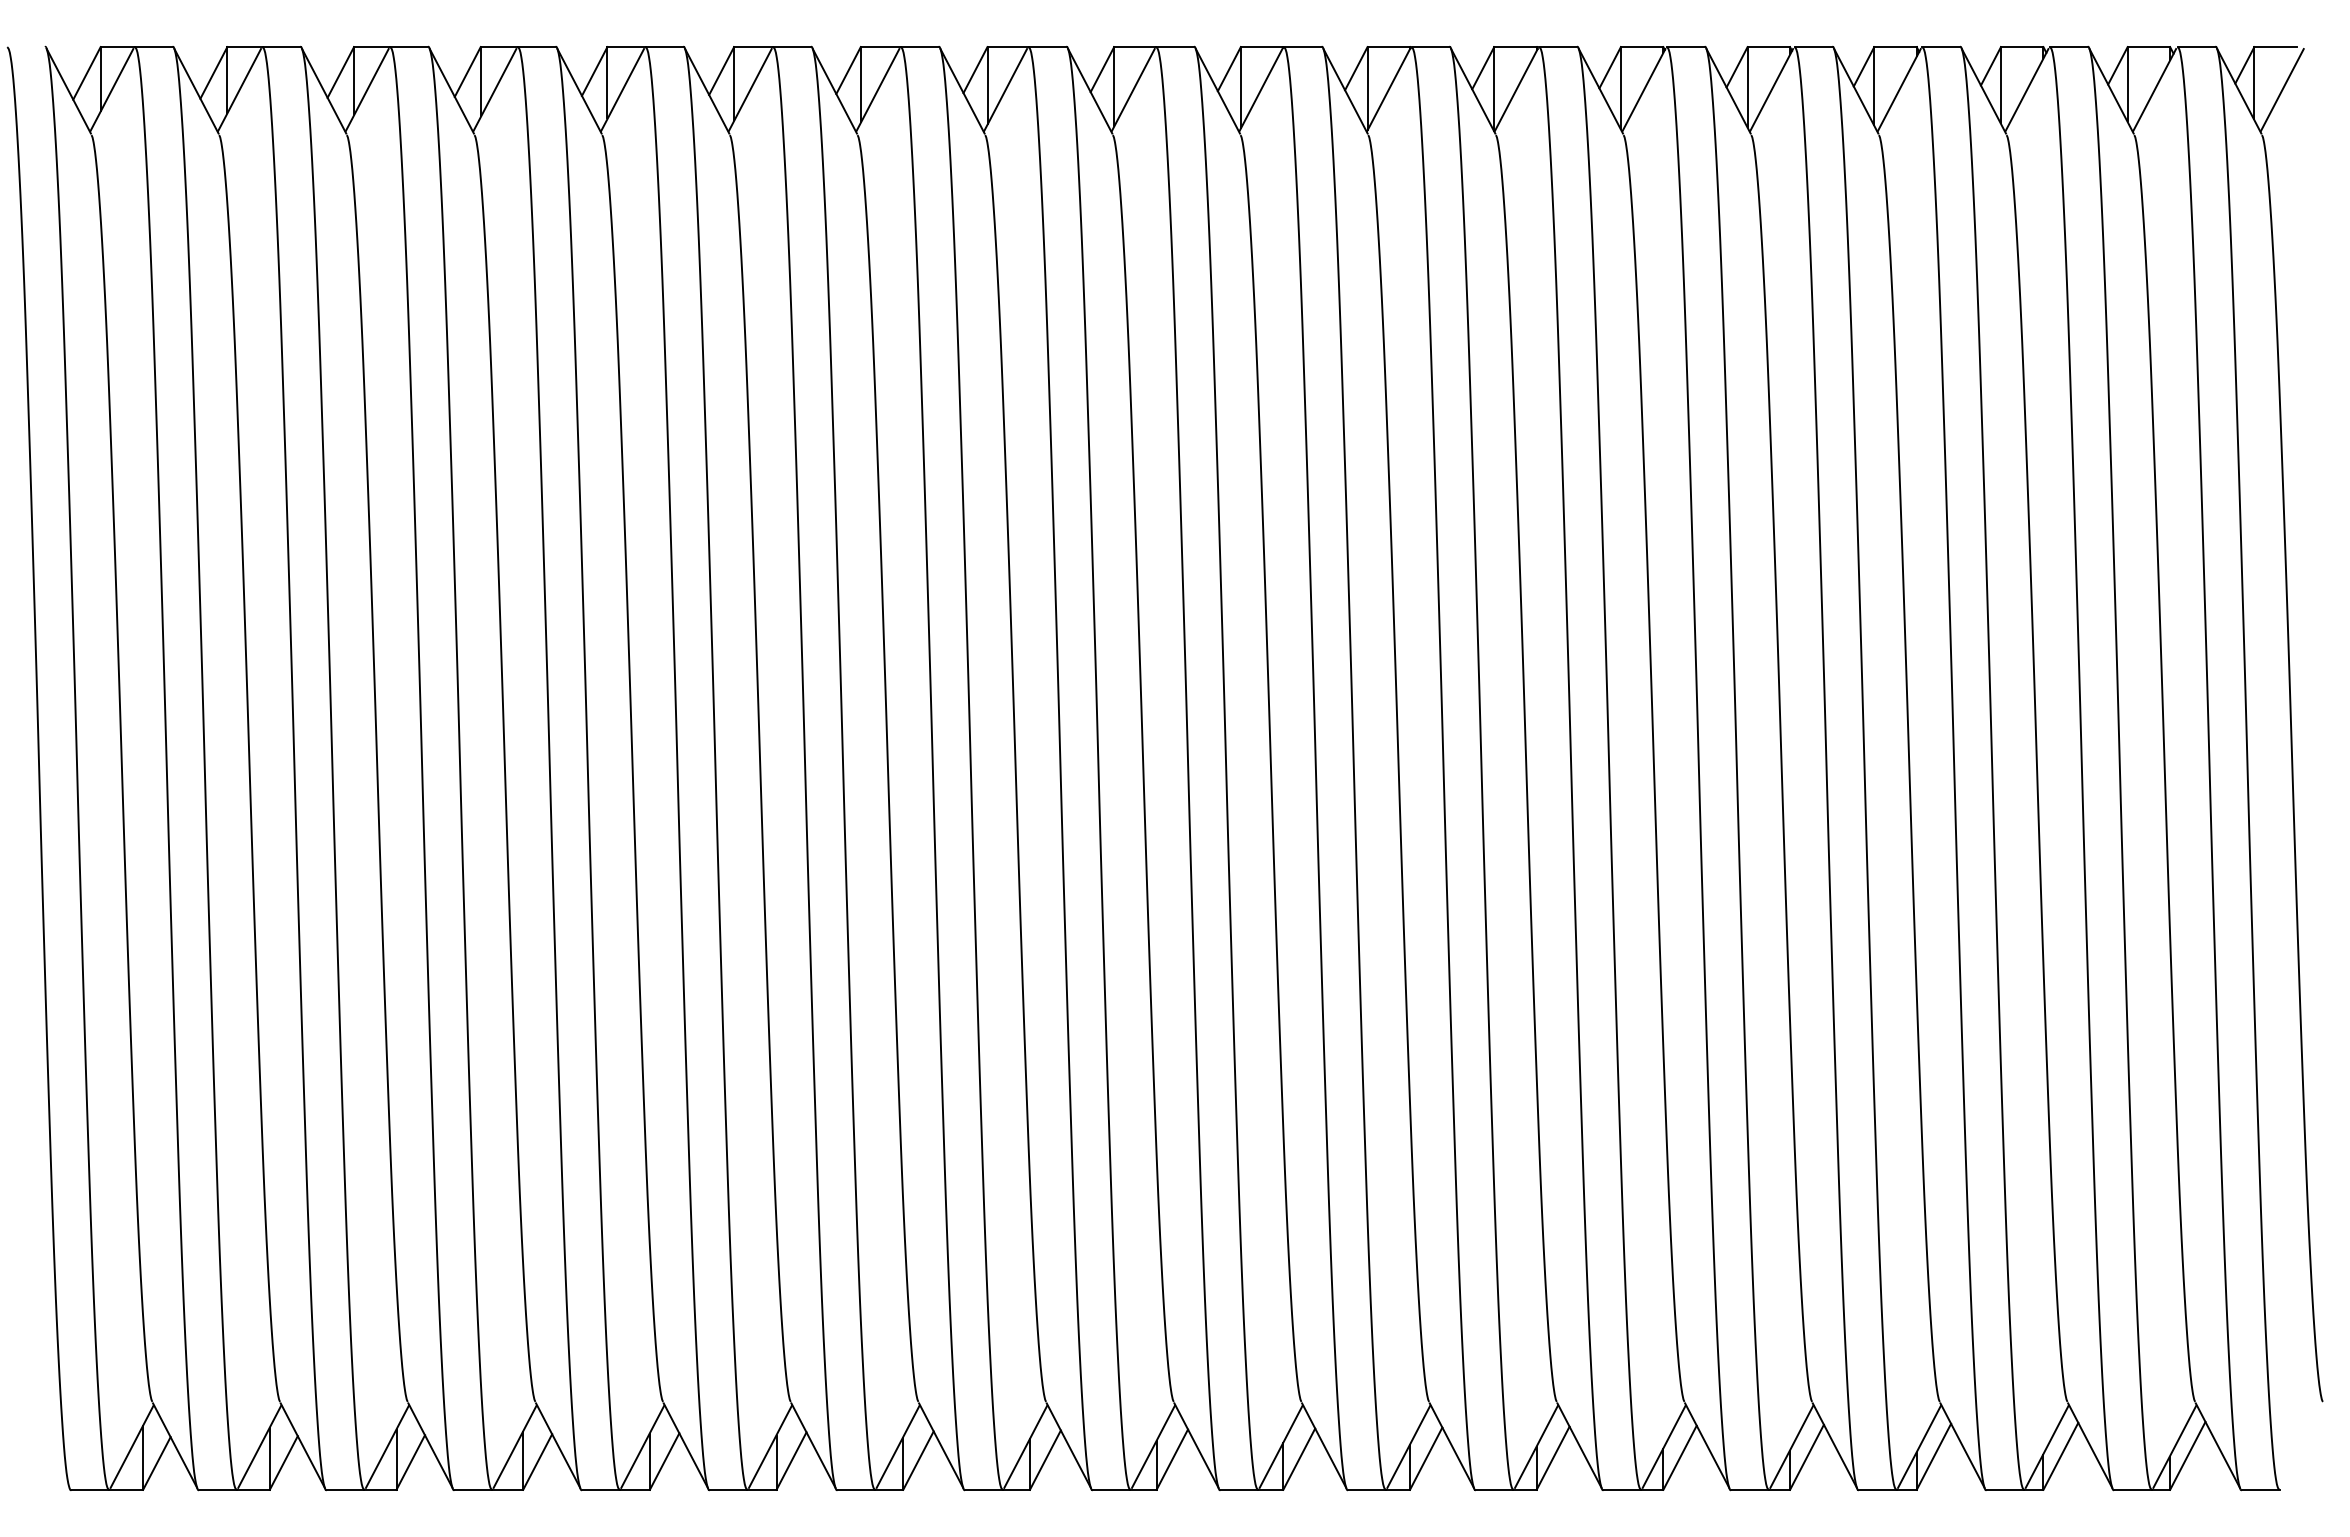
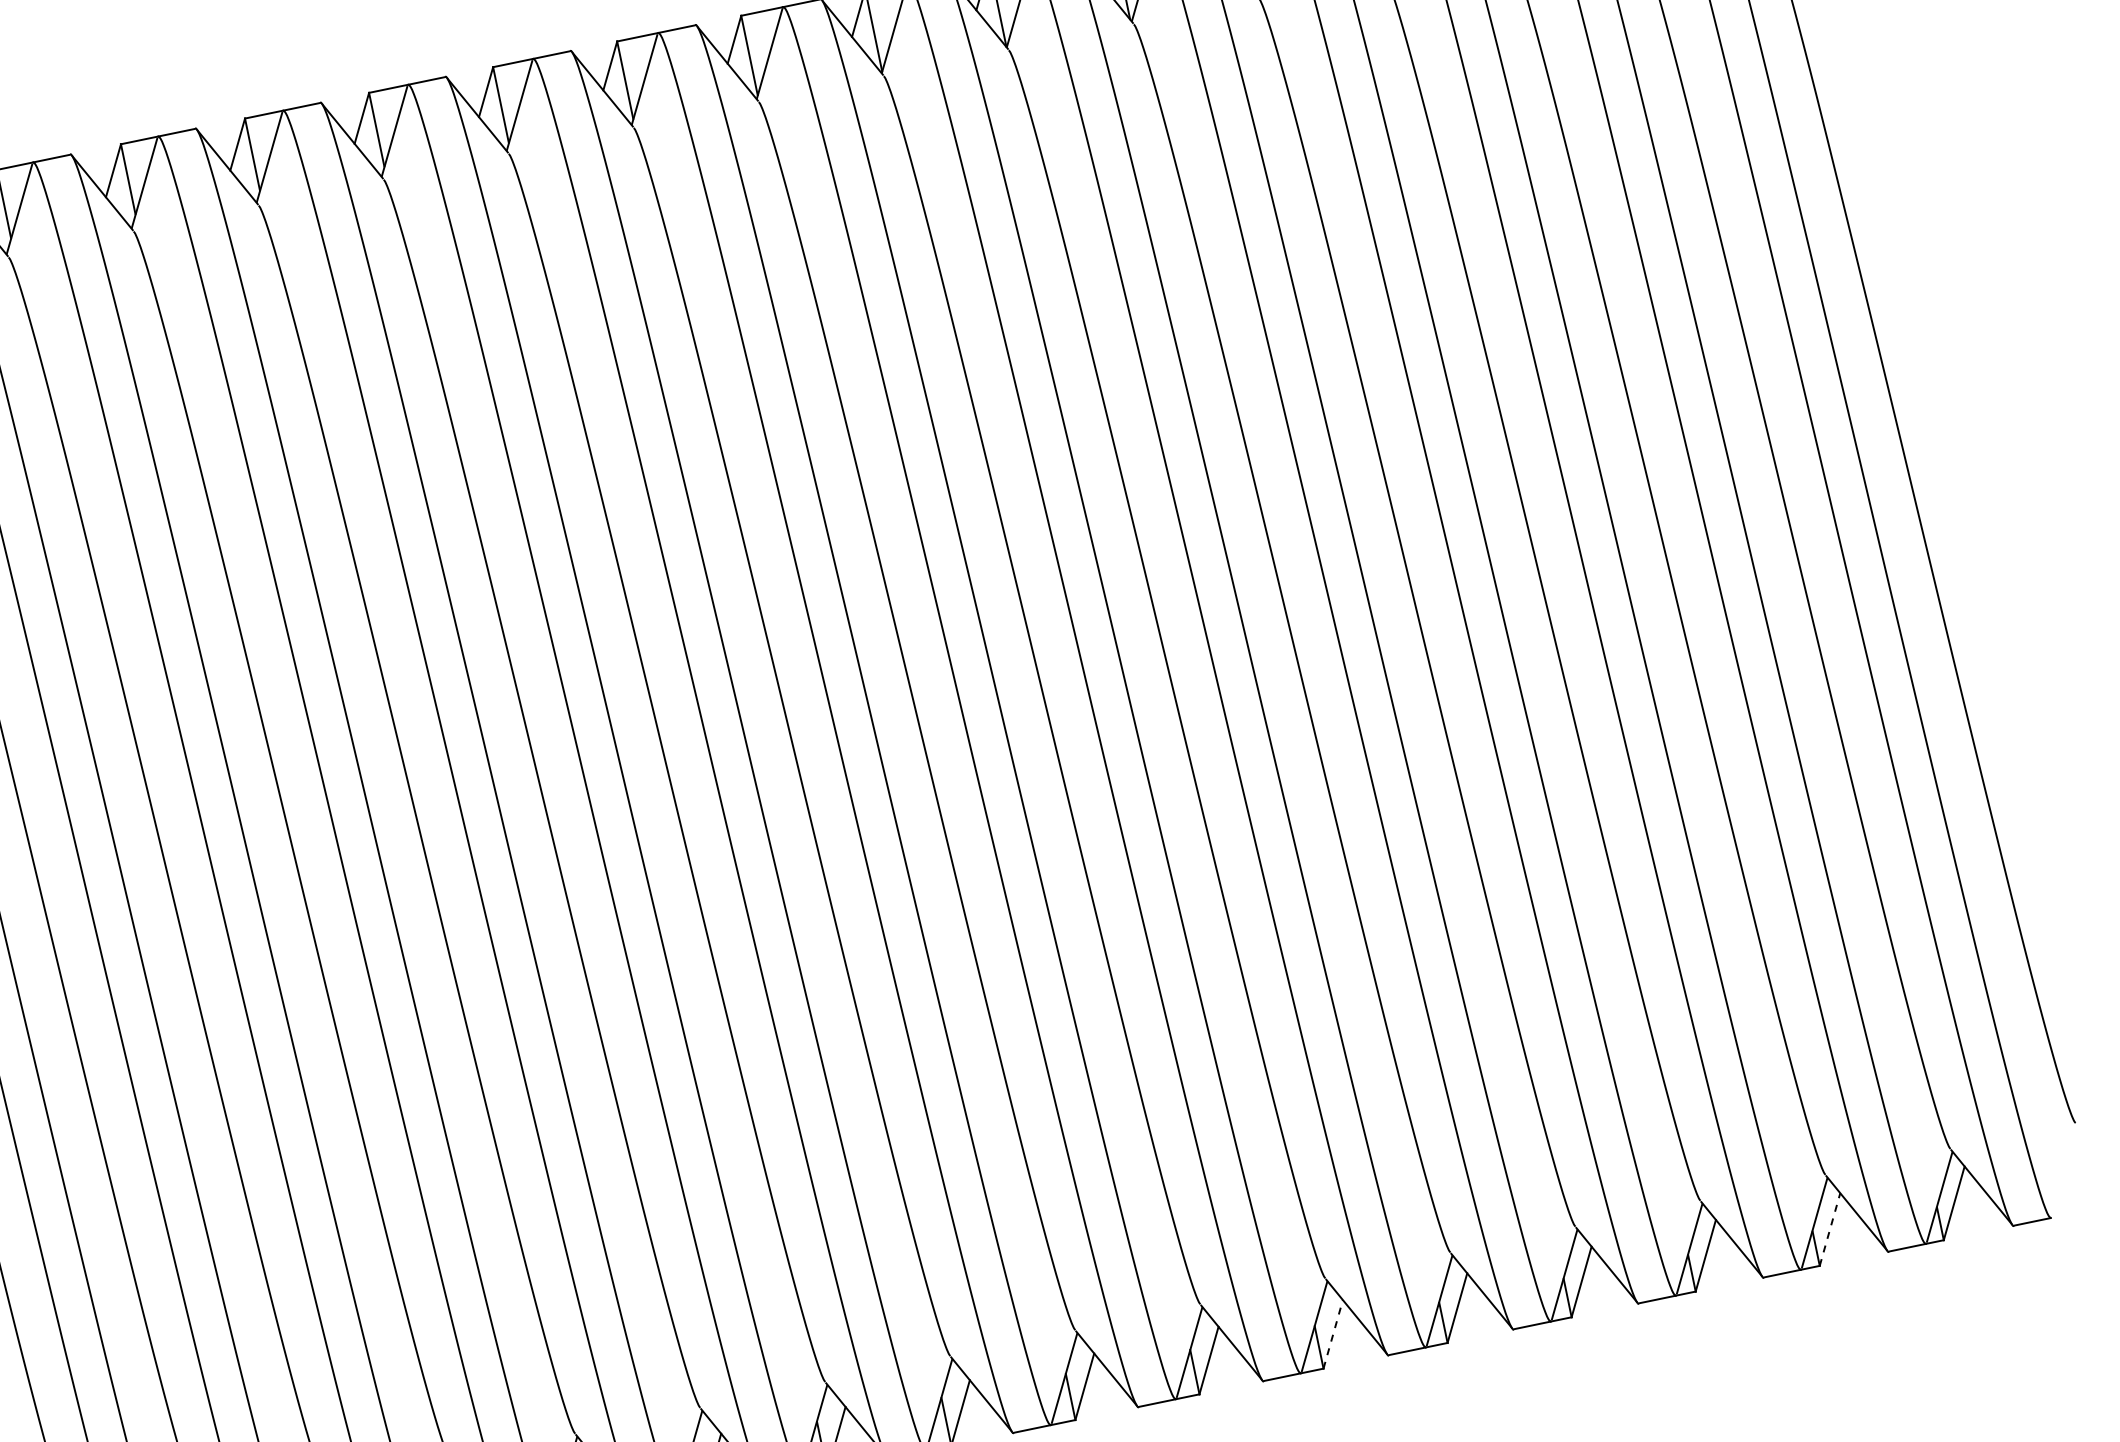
line: (2060, 1456) -> (1829, 1229), solid -> dashed
line: (1553, 1458) -> (1333, 1334), solid -> dashed

